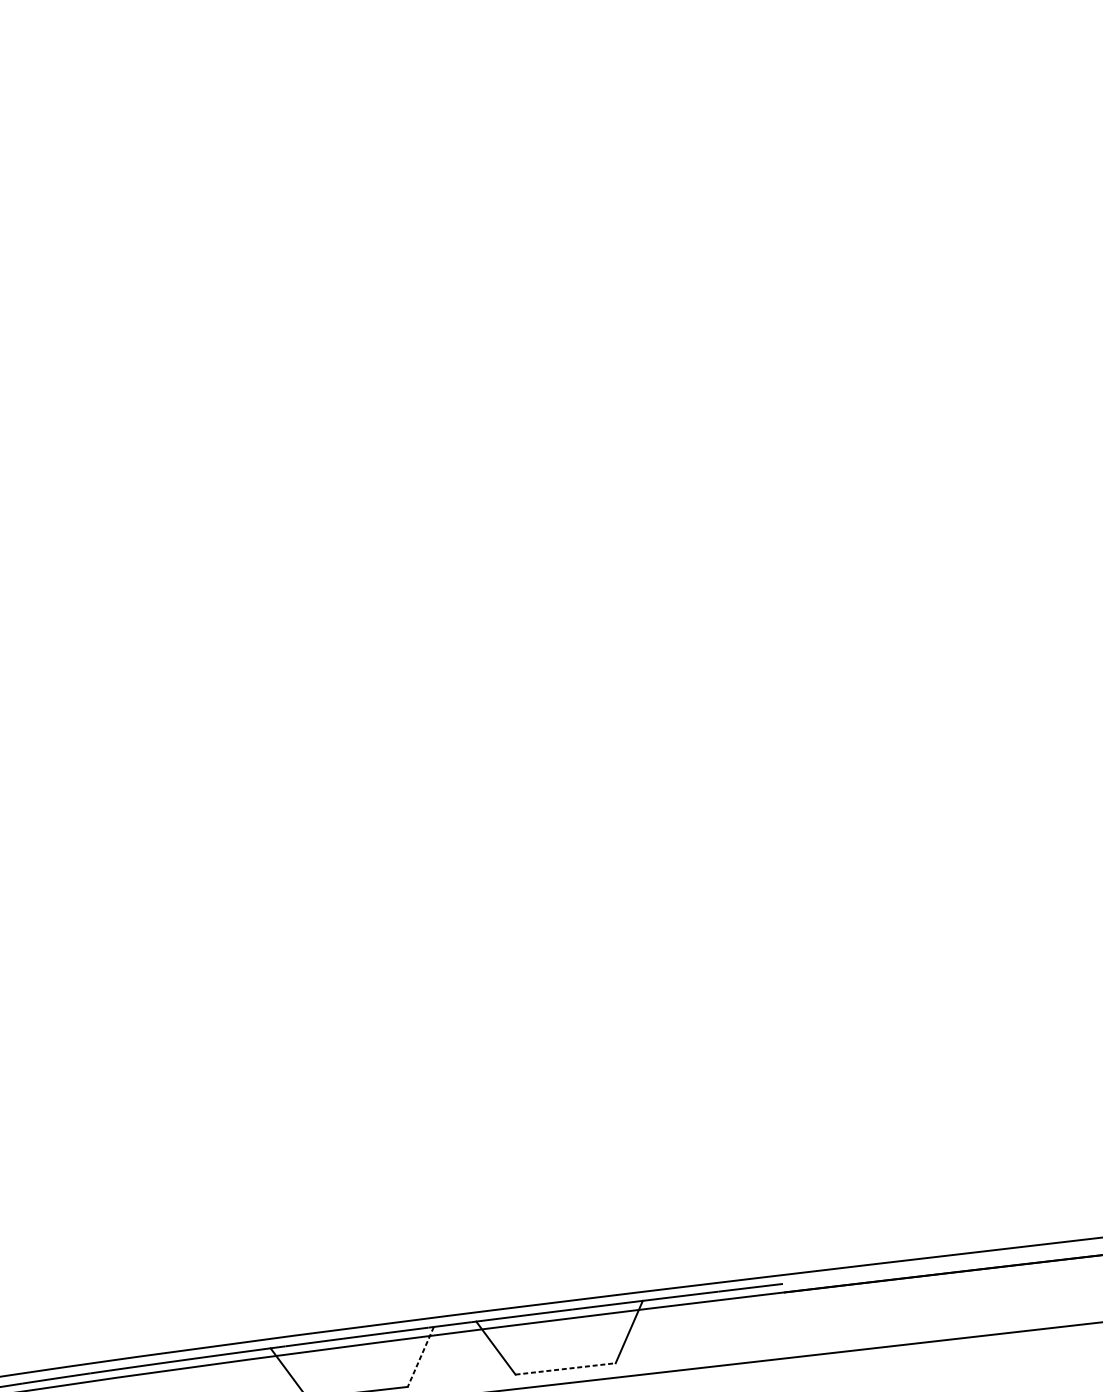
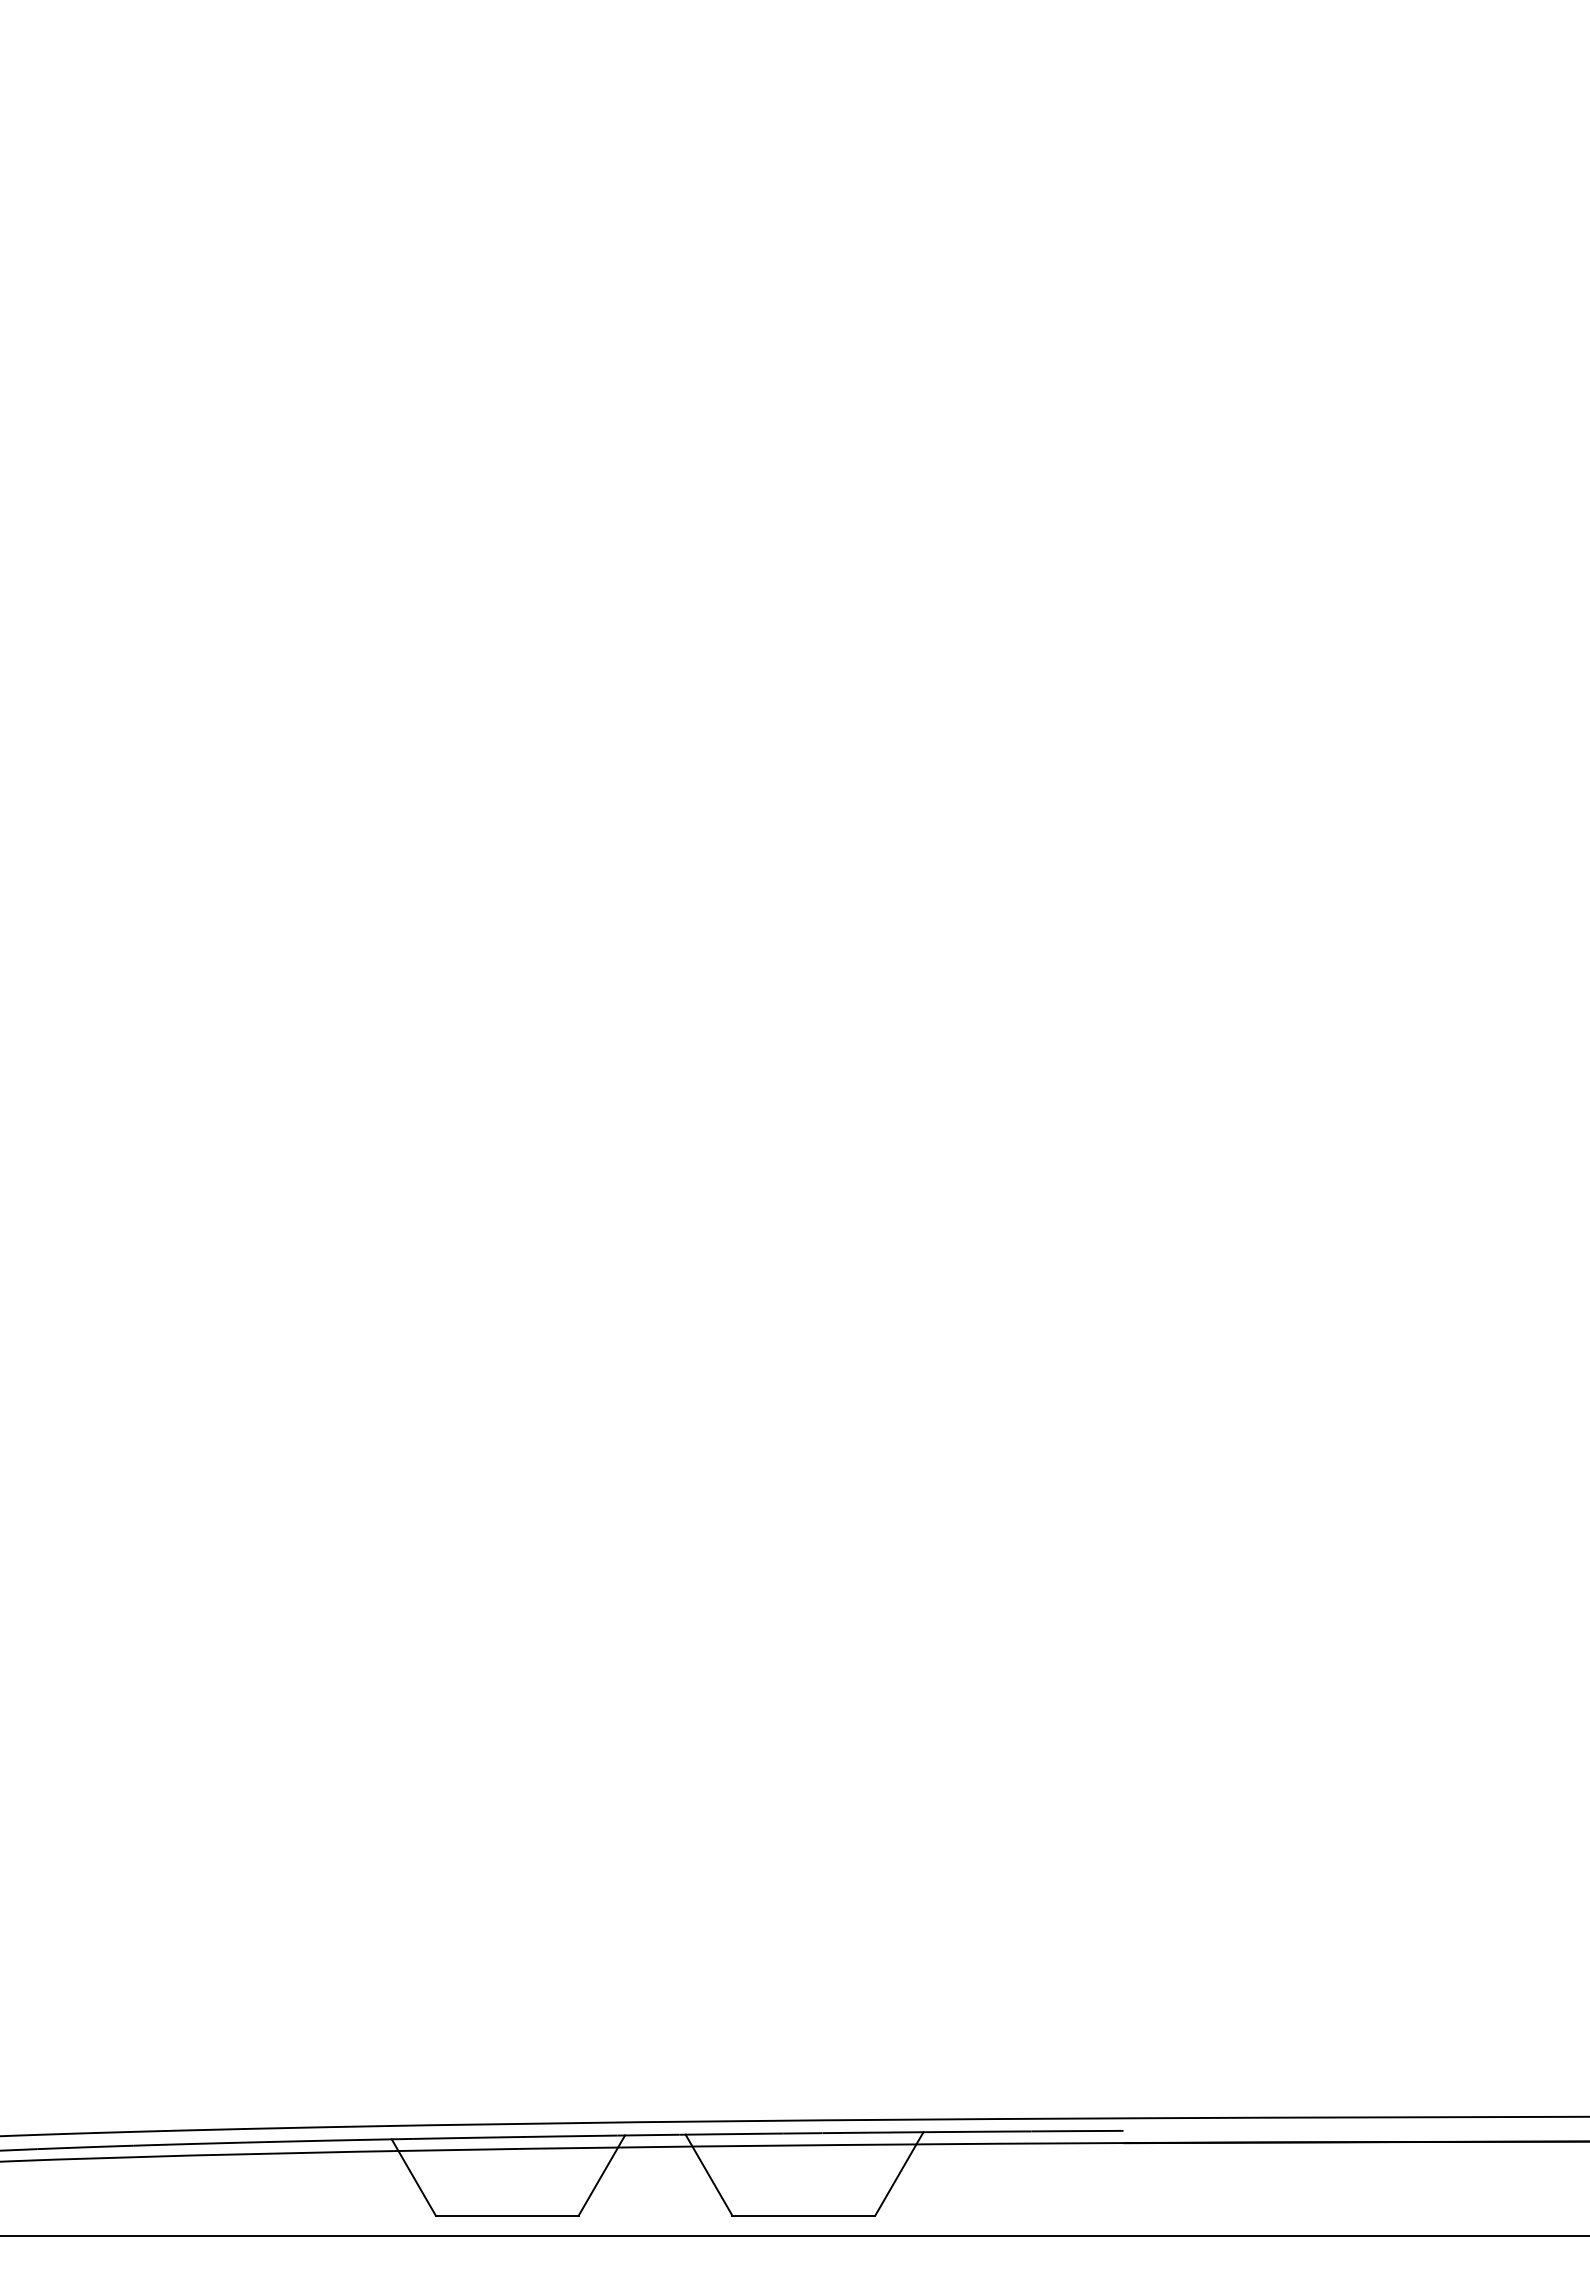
line: (420, 1357) -> (601, 2176), dashed -> solid
line: (566, 1368) -> (804, 2215), dashed -> solid

